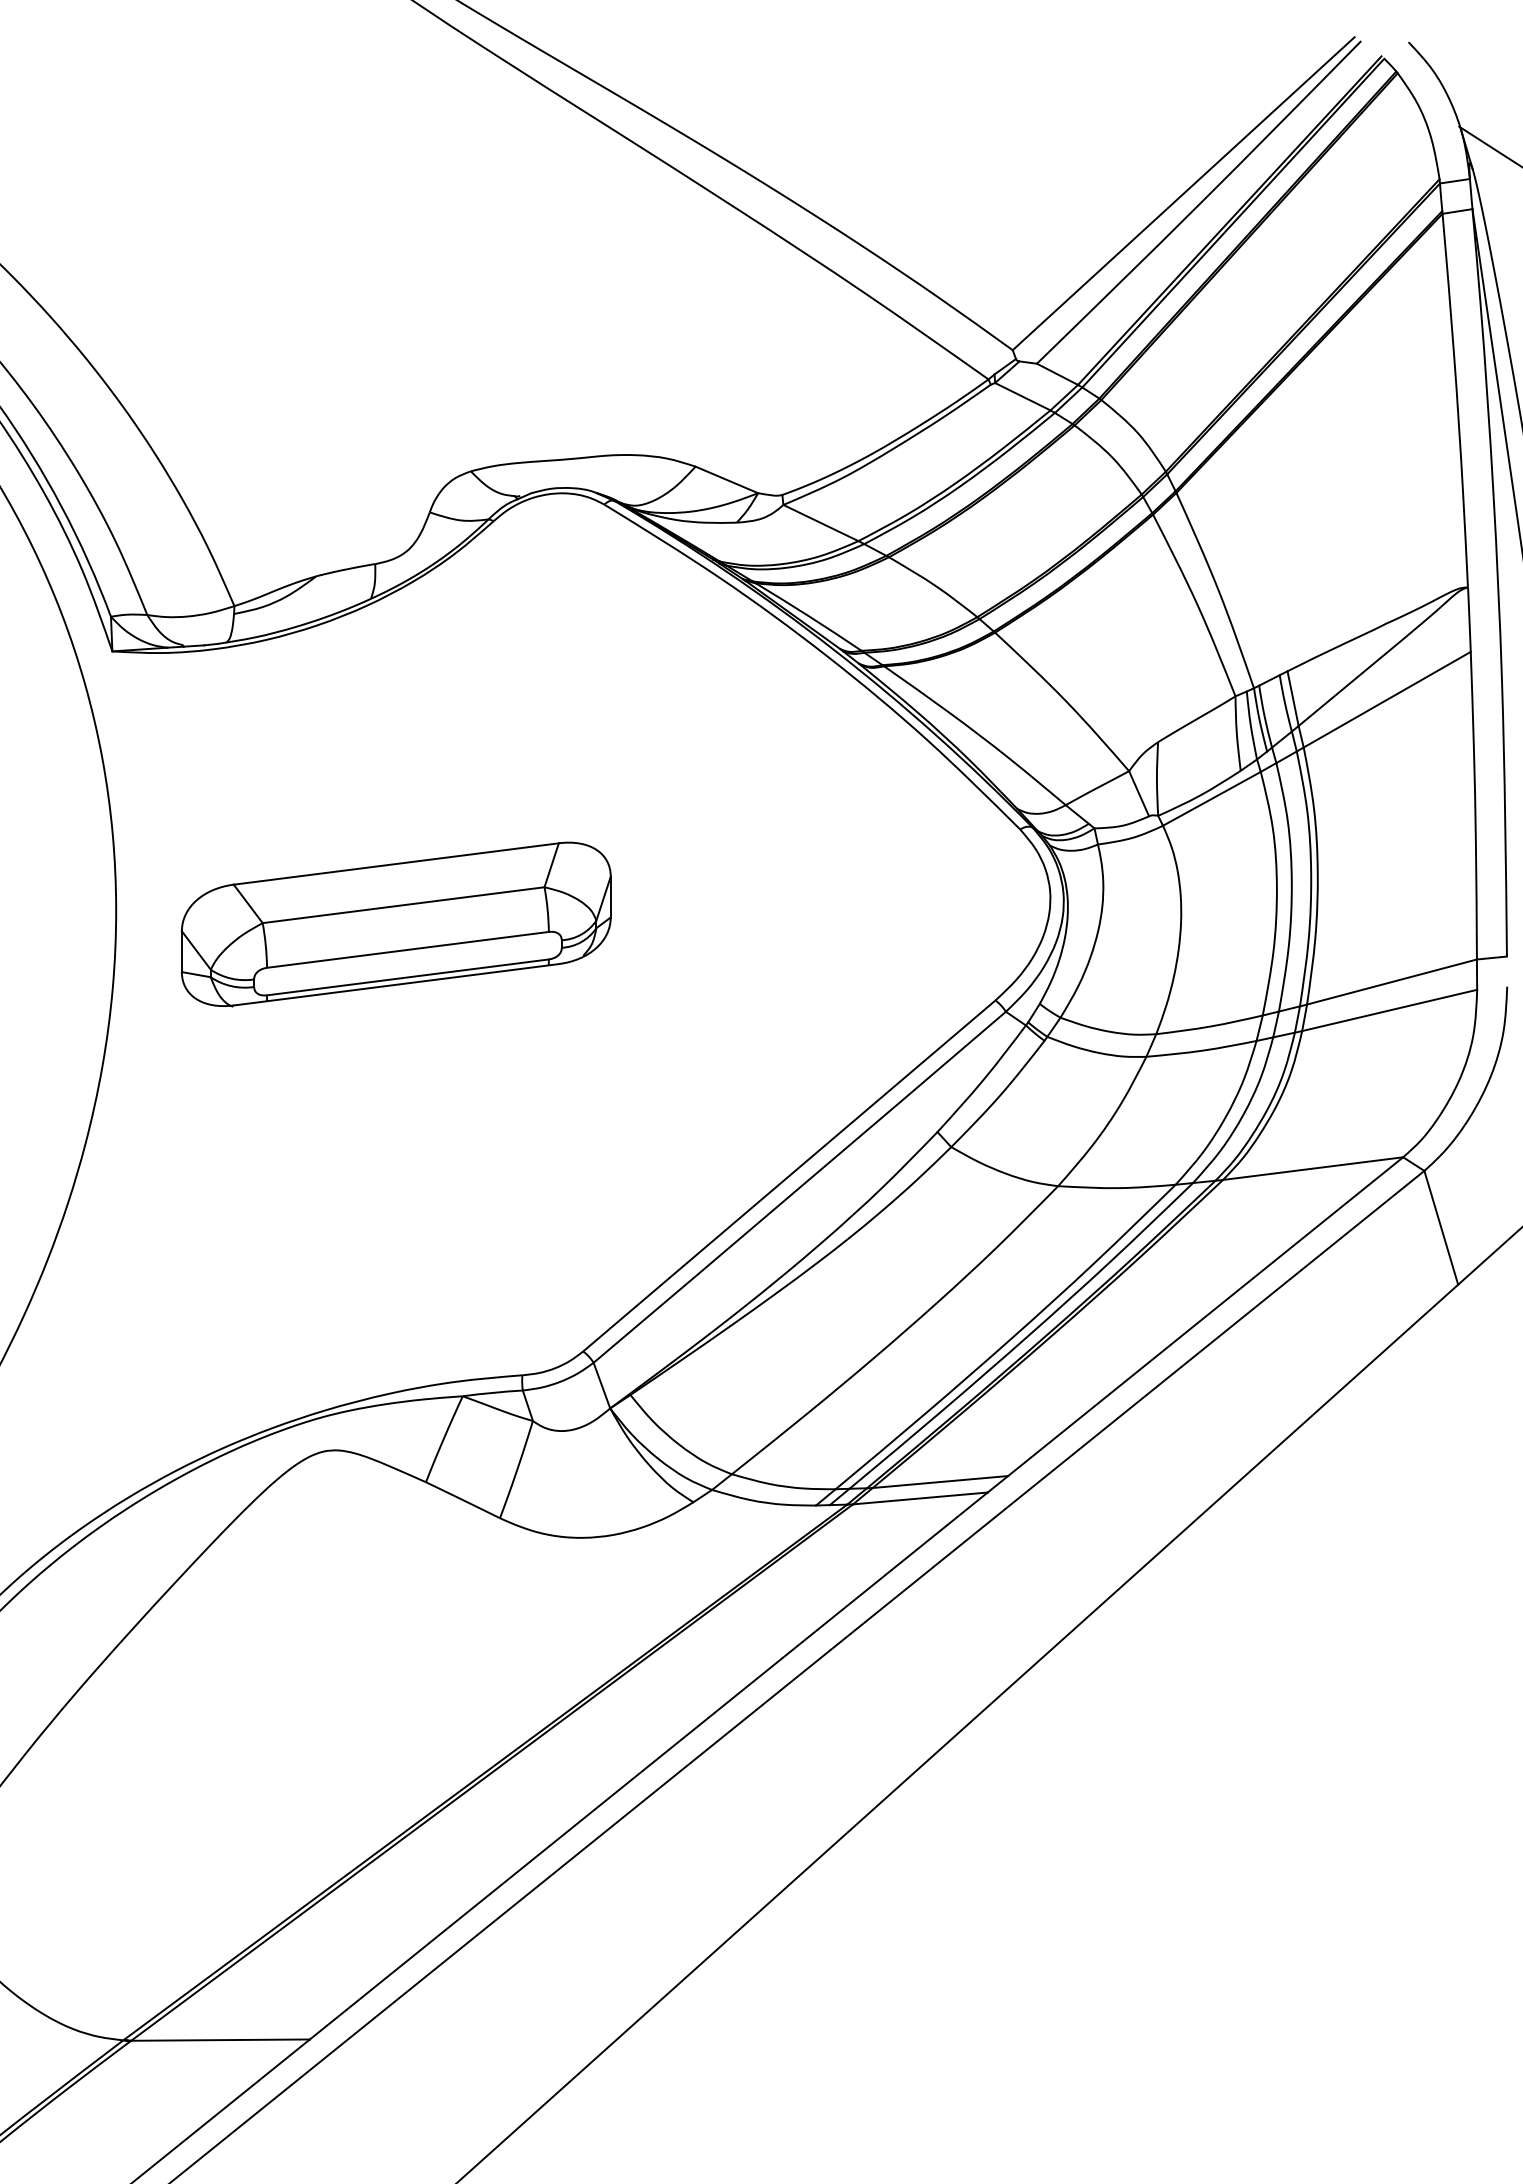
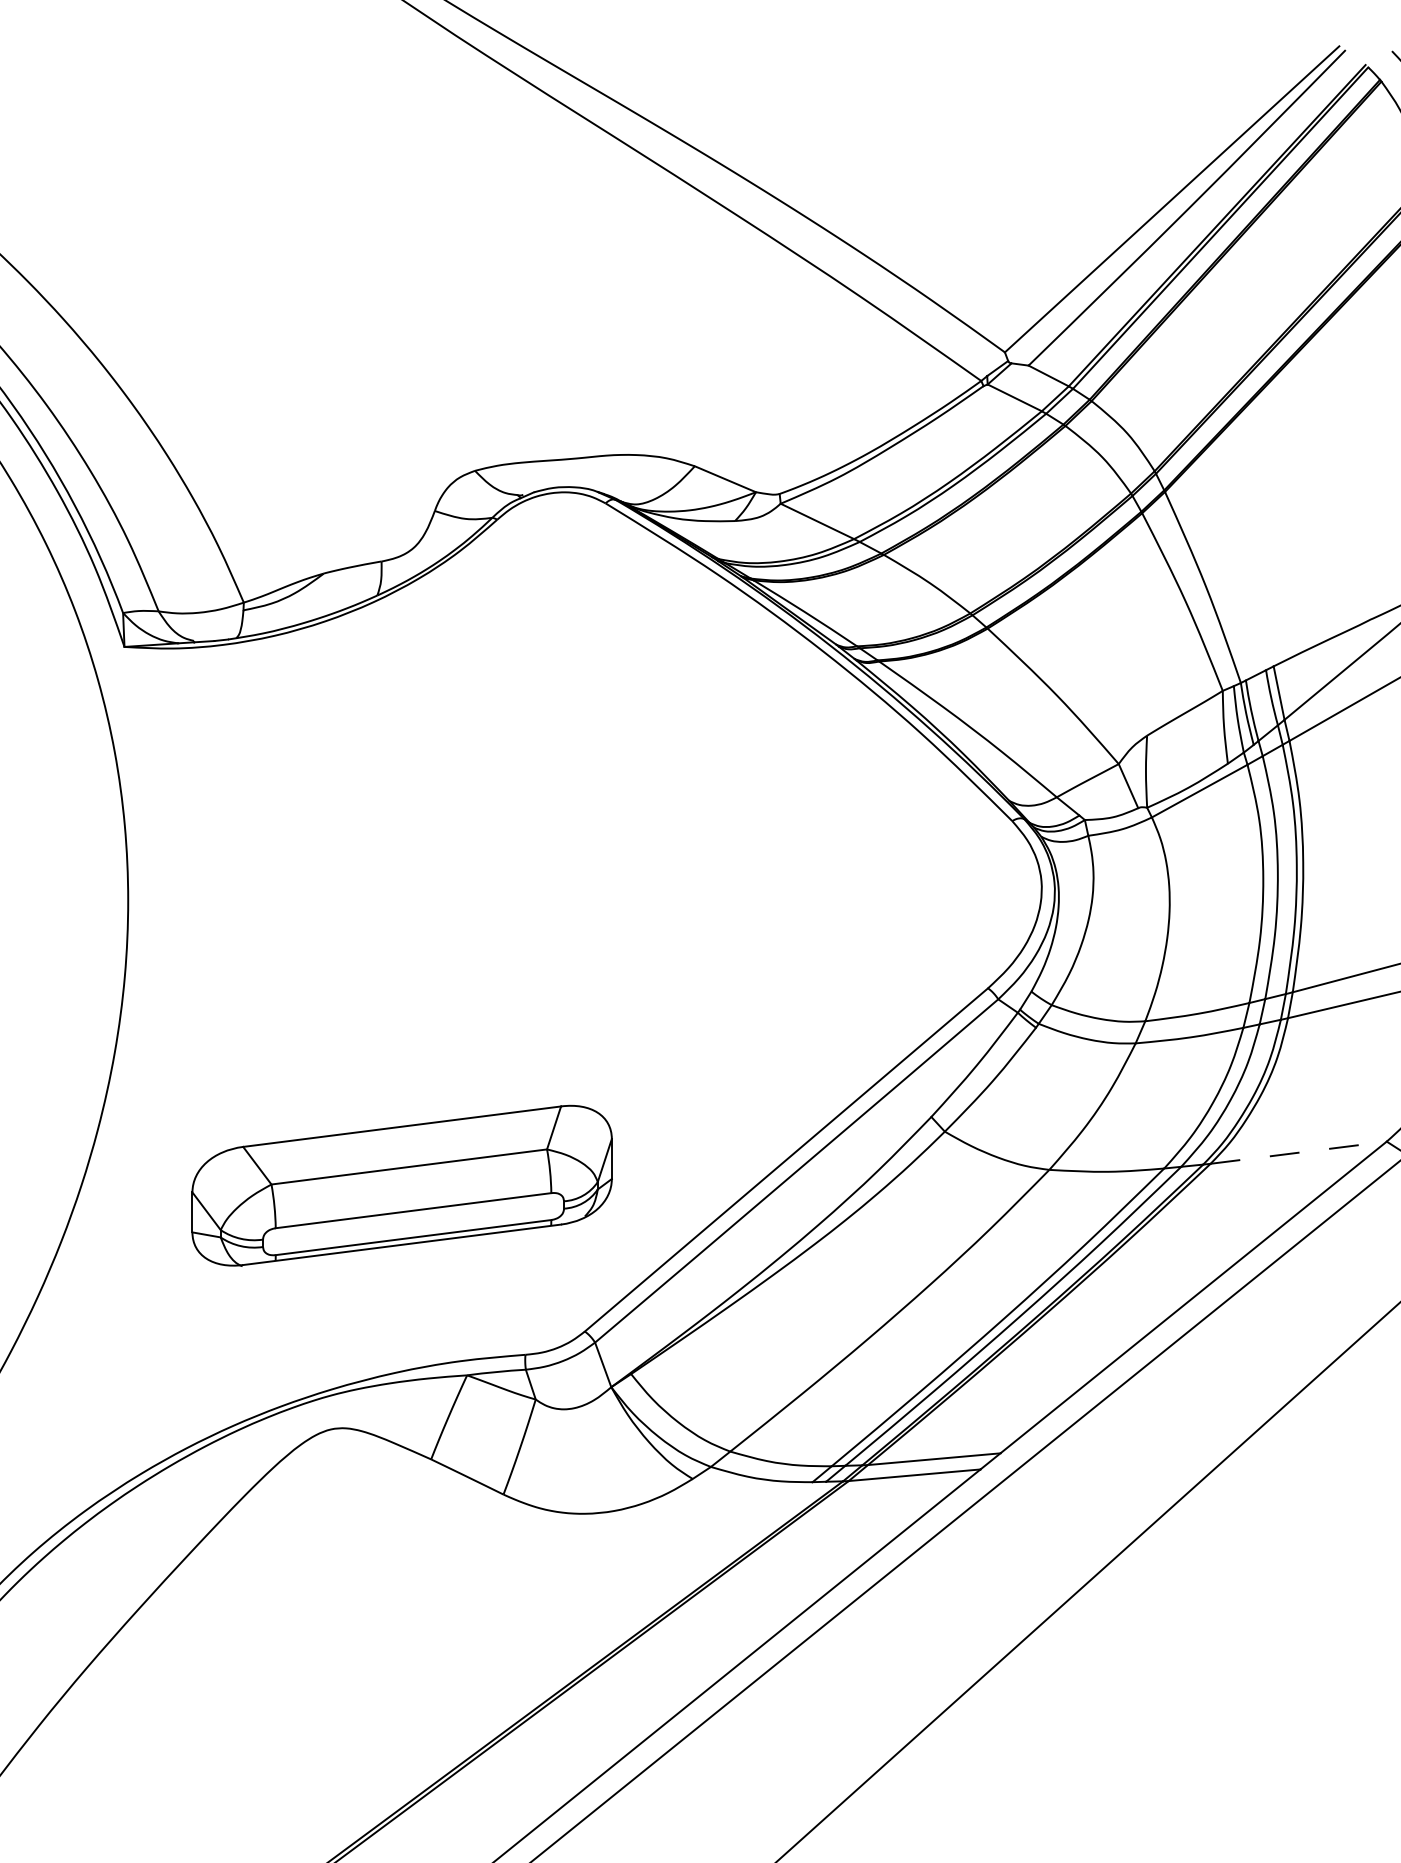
part: (395, 924) -> (401, 1185), moved
line: (1313, 1168) -> (1299, 1152), solid -> dashed

